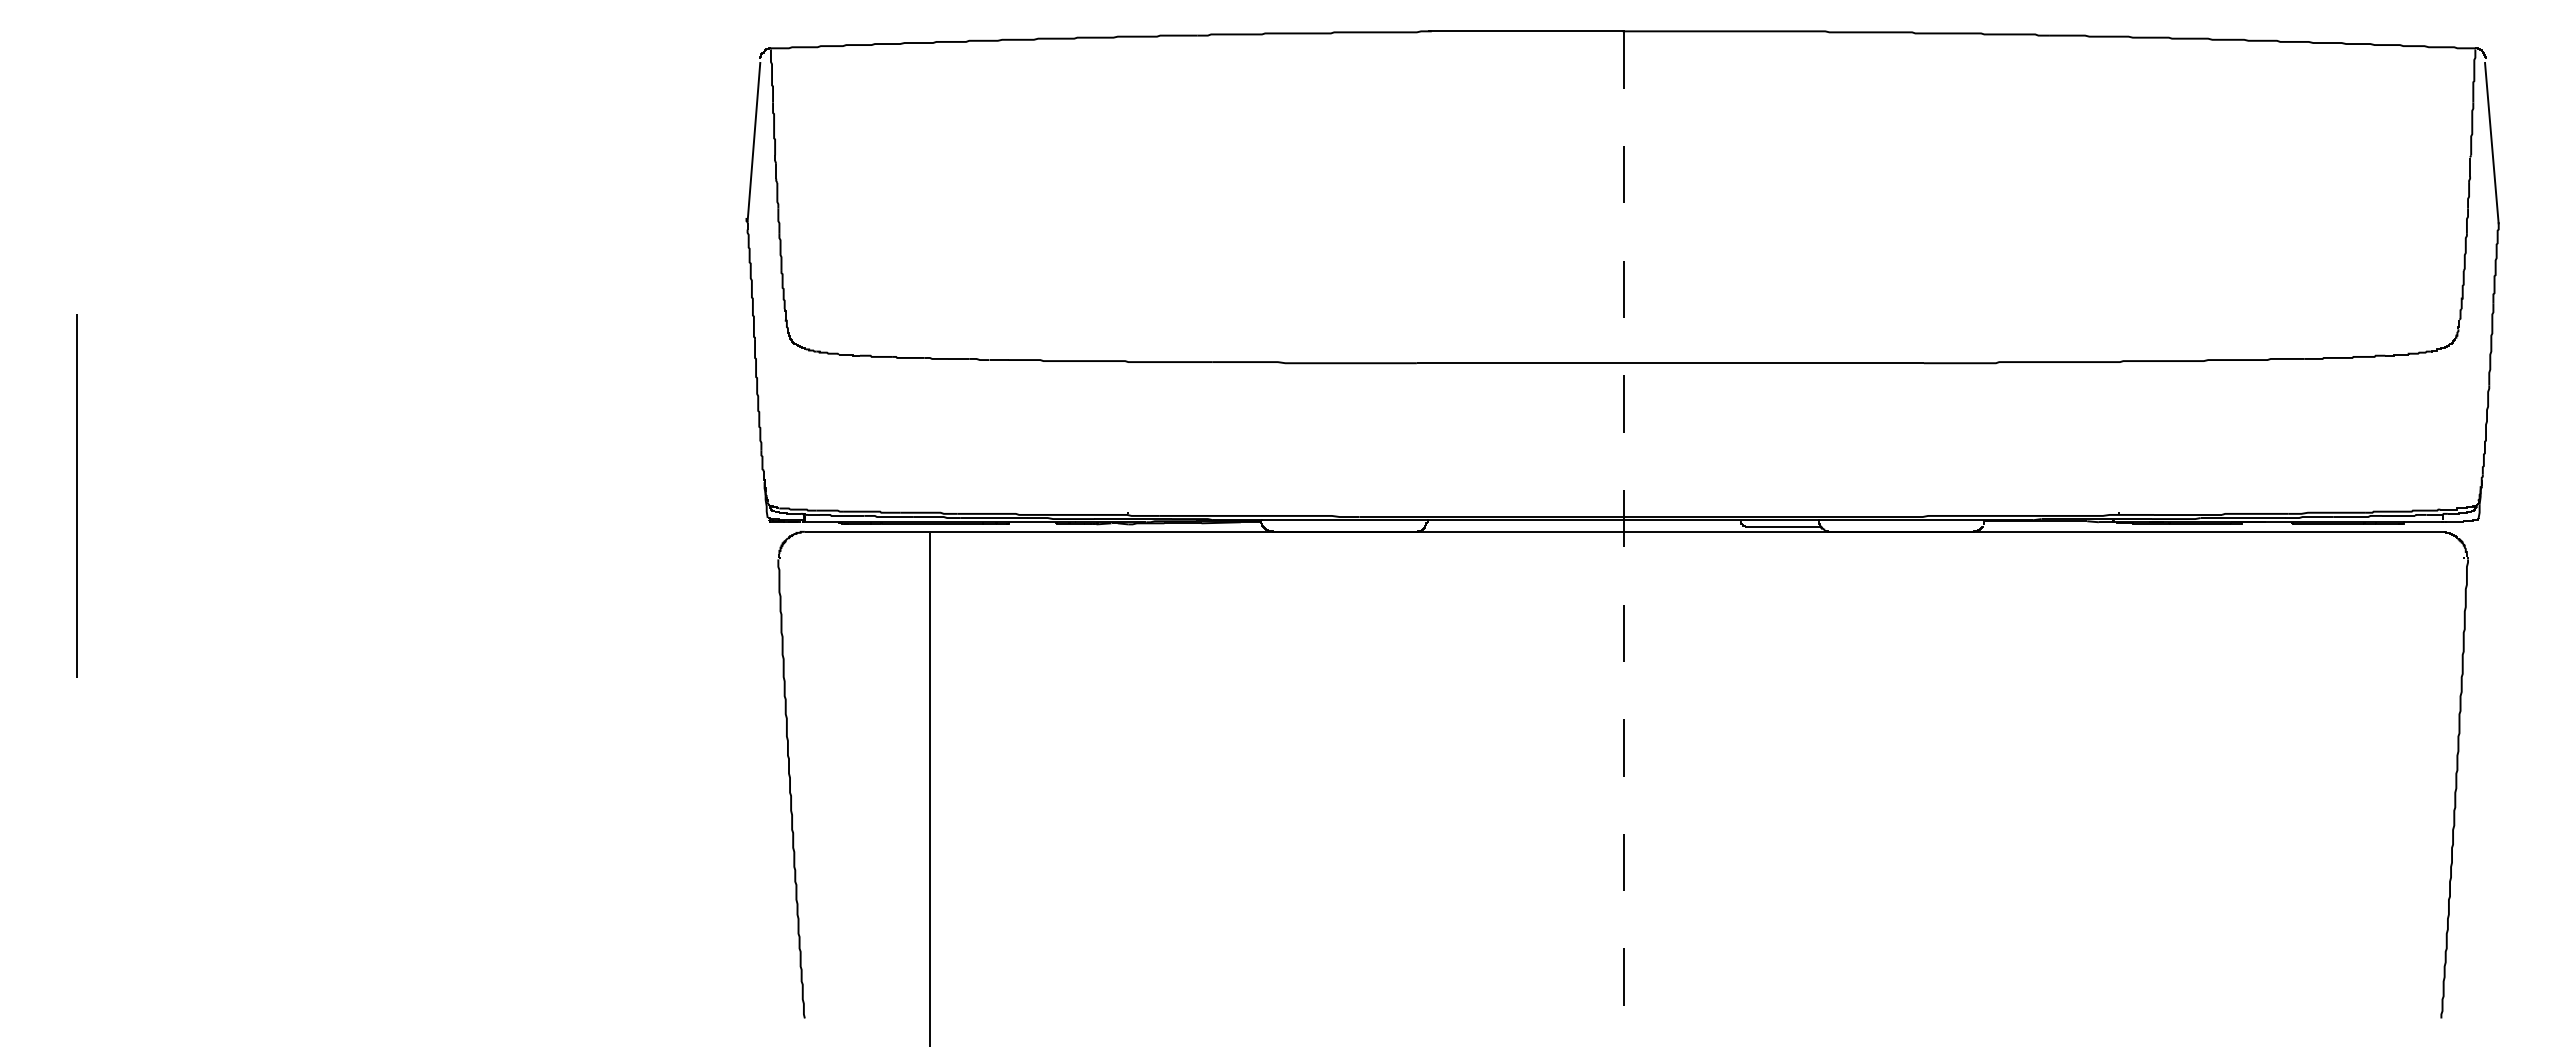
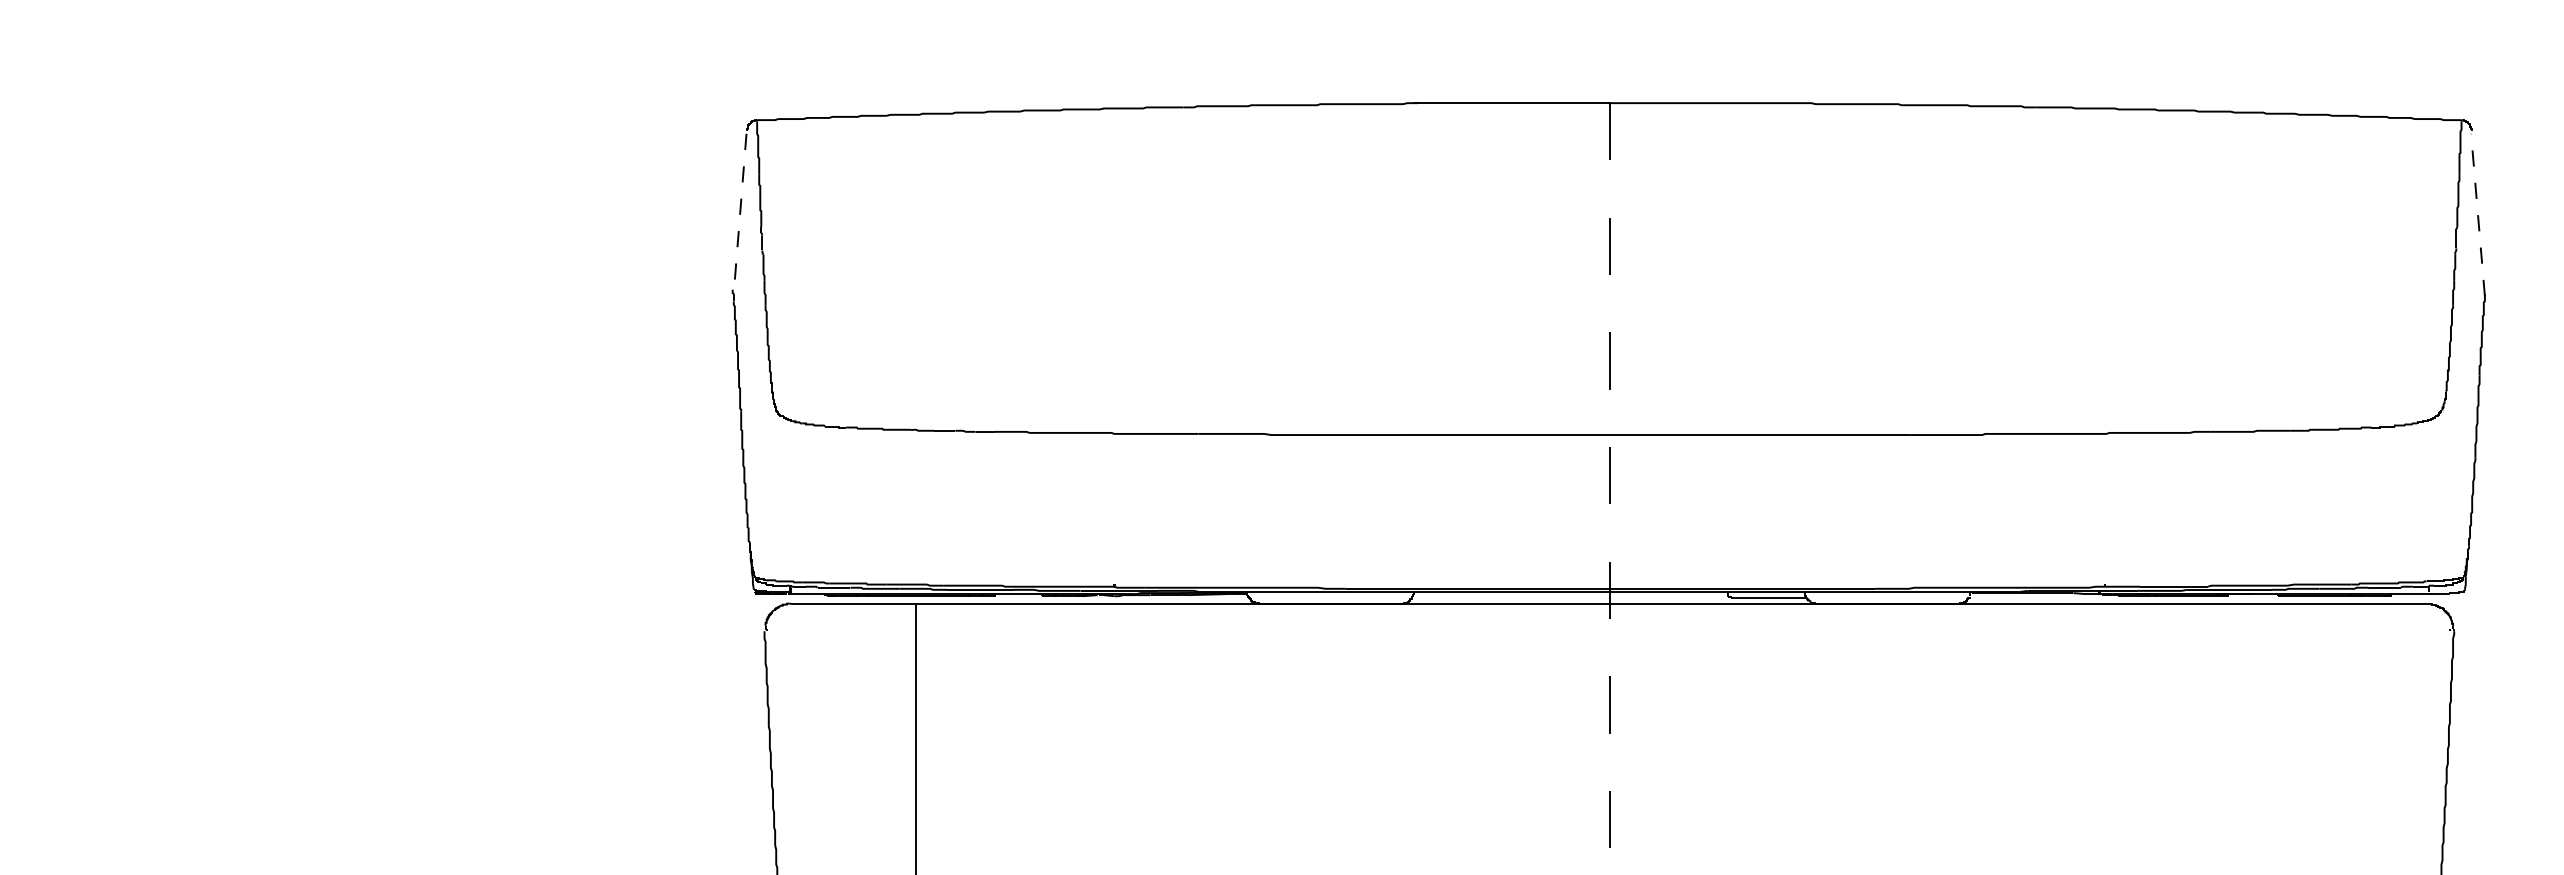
line: (753, 142) -> (739, 214), solid -> dashed
line: (2491, 142) -> (2477, 214), solid -> dashed
line: (76, 495) -> (62, 567), removed

